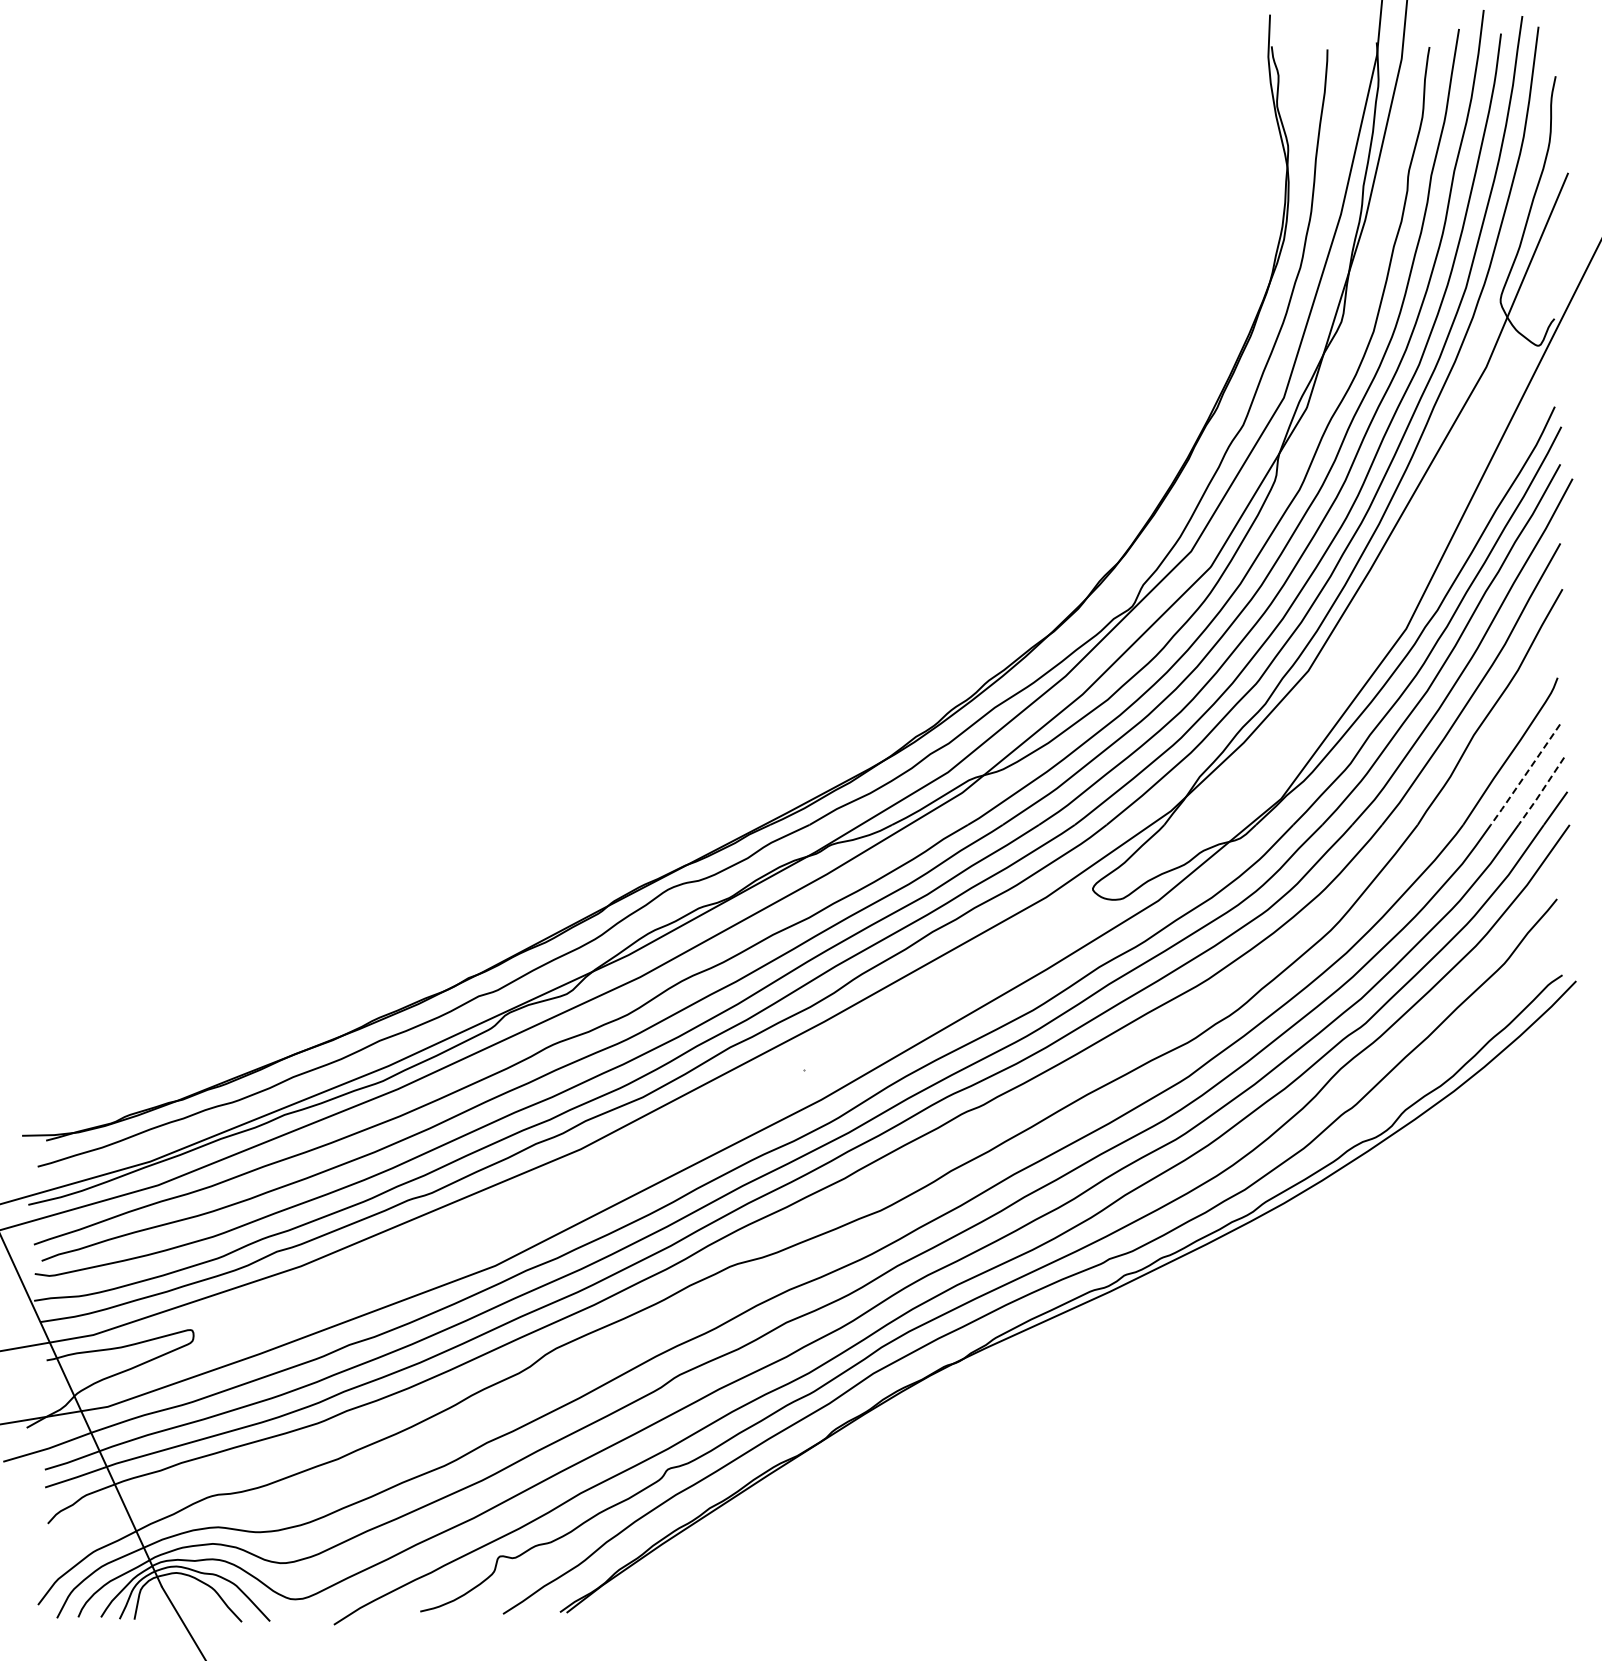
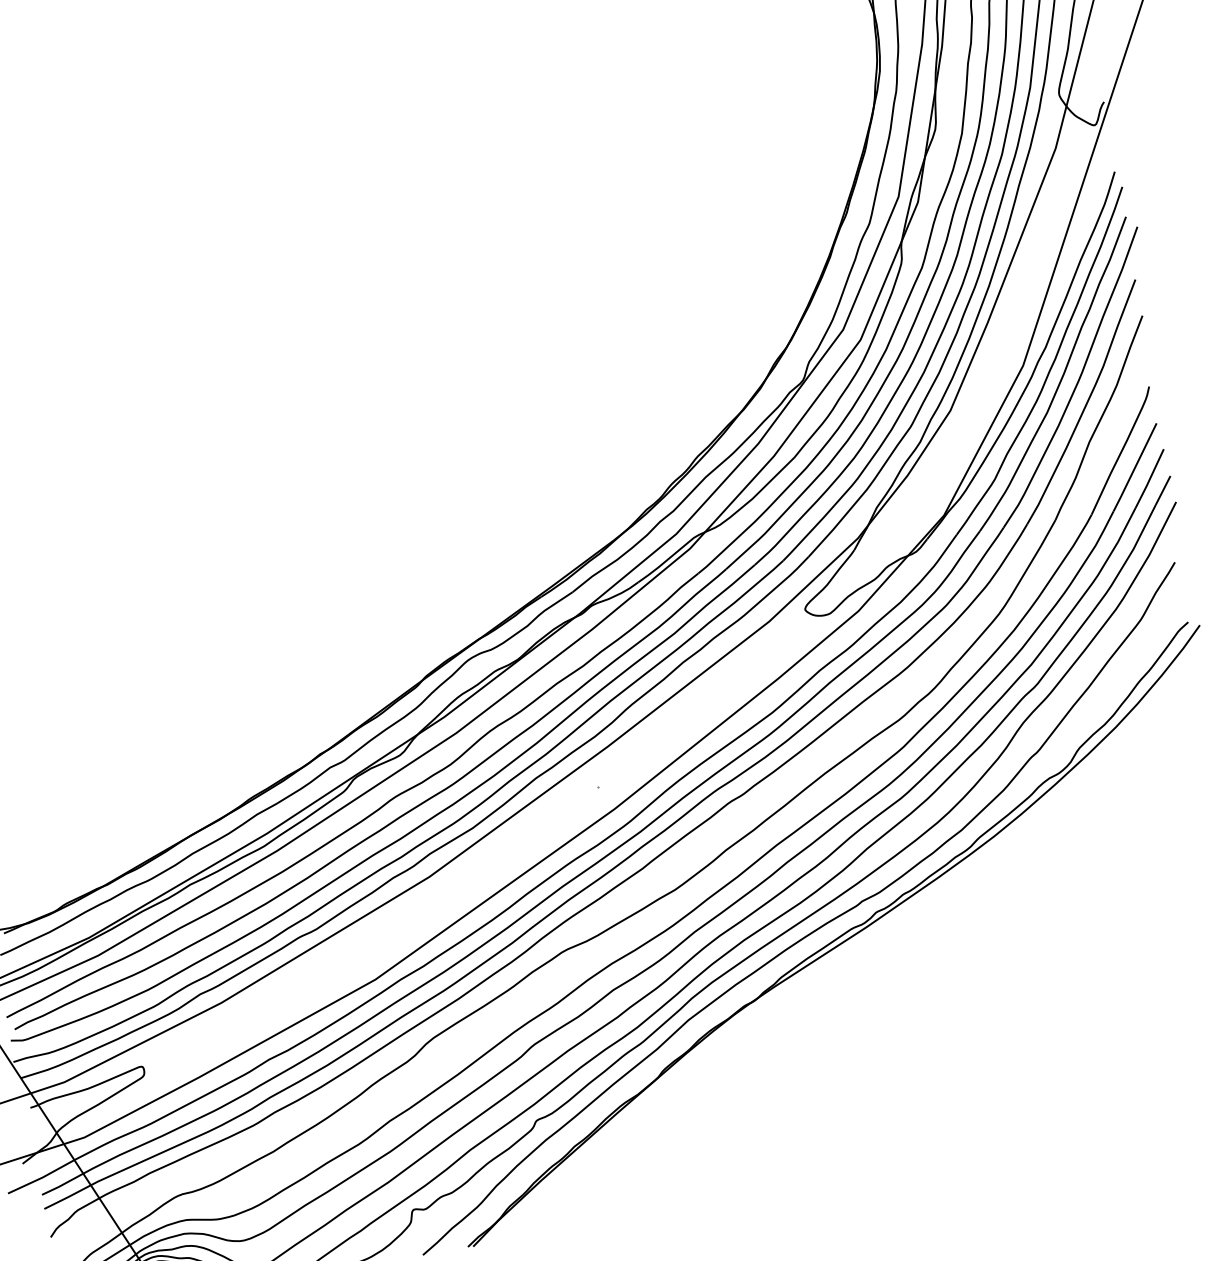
line: (1525, 775) -> (1135, 467), dashed -> solid
line: (1541, 792) -> (1149, 479), dashed -> solid

